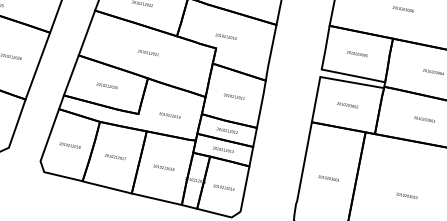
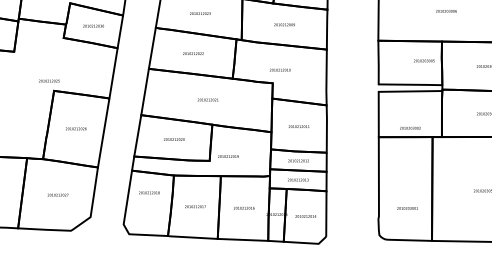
text: (357, 53) -> (424, 60), moved
text: (348, 104) -> (410, 127), moved
text: (170, 115) -> (228, 156), moved
text: (70, 145) -> (149, 192), moved
text: (328, 178) -> (407, 208), moved

